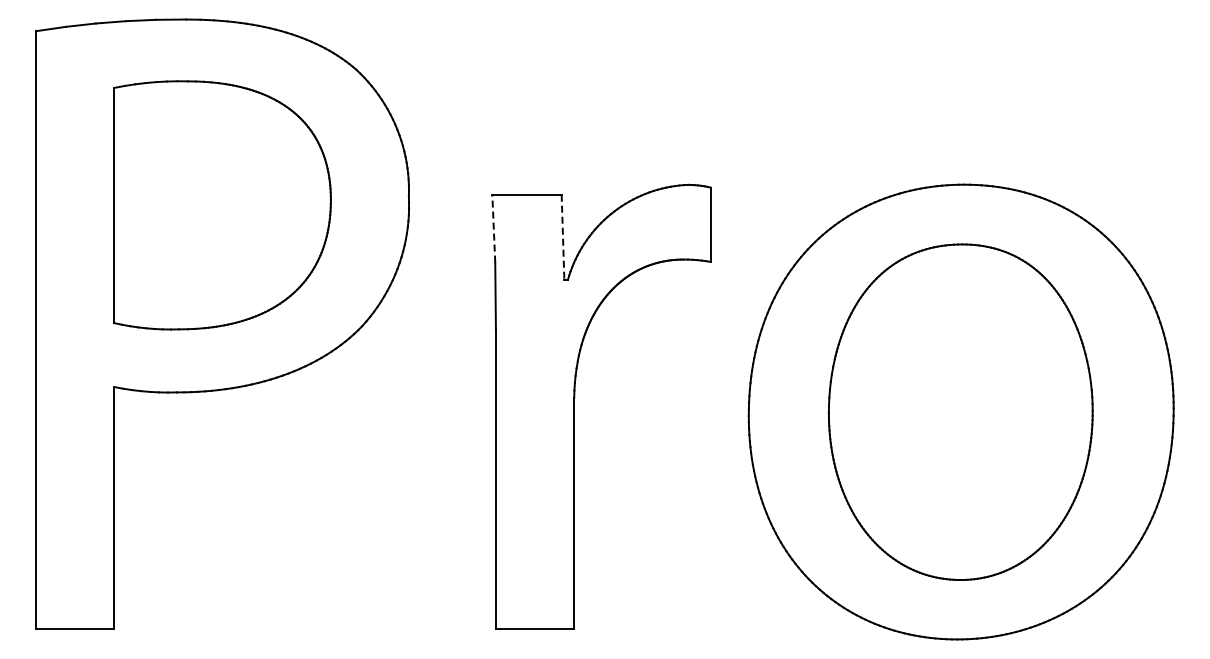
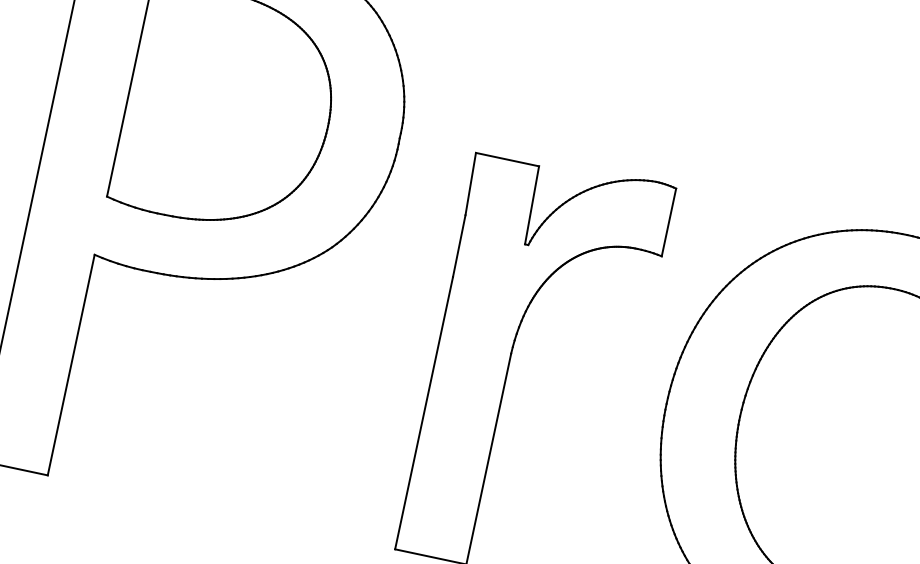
line: (493, 228) -> (470, 183), dashed -> solid
line: (563, 237) -> (532, 205), dashed -> solid

